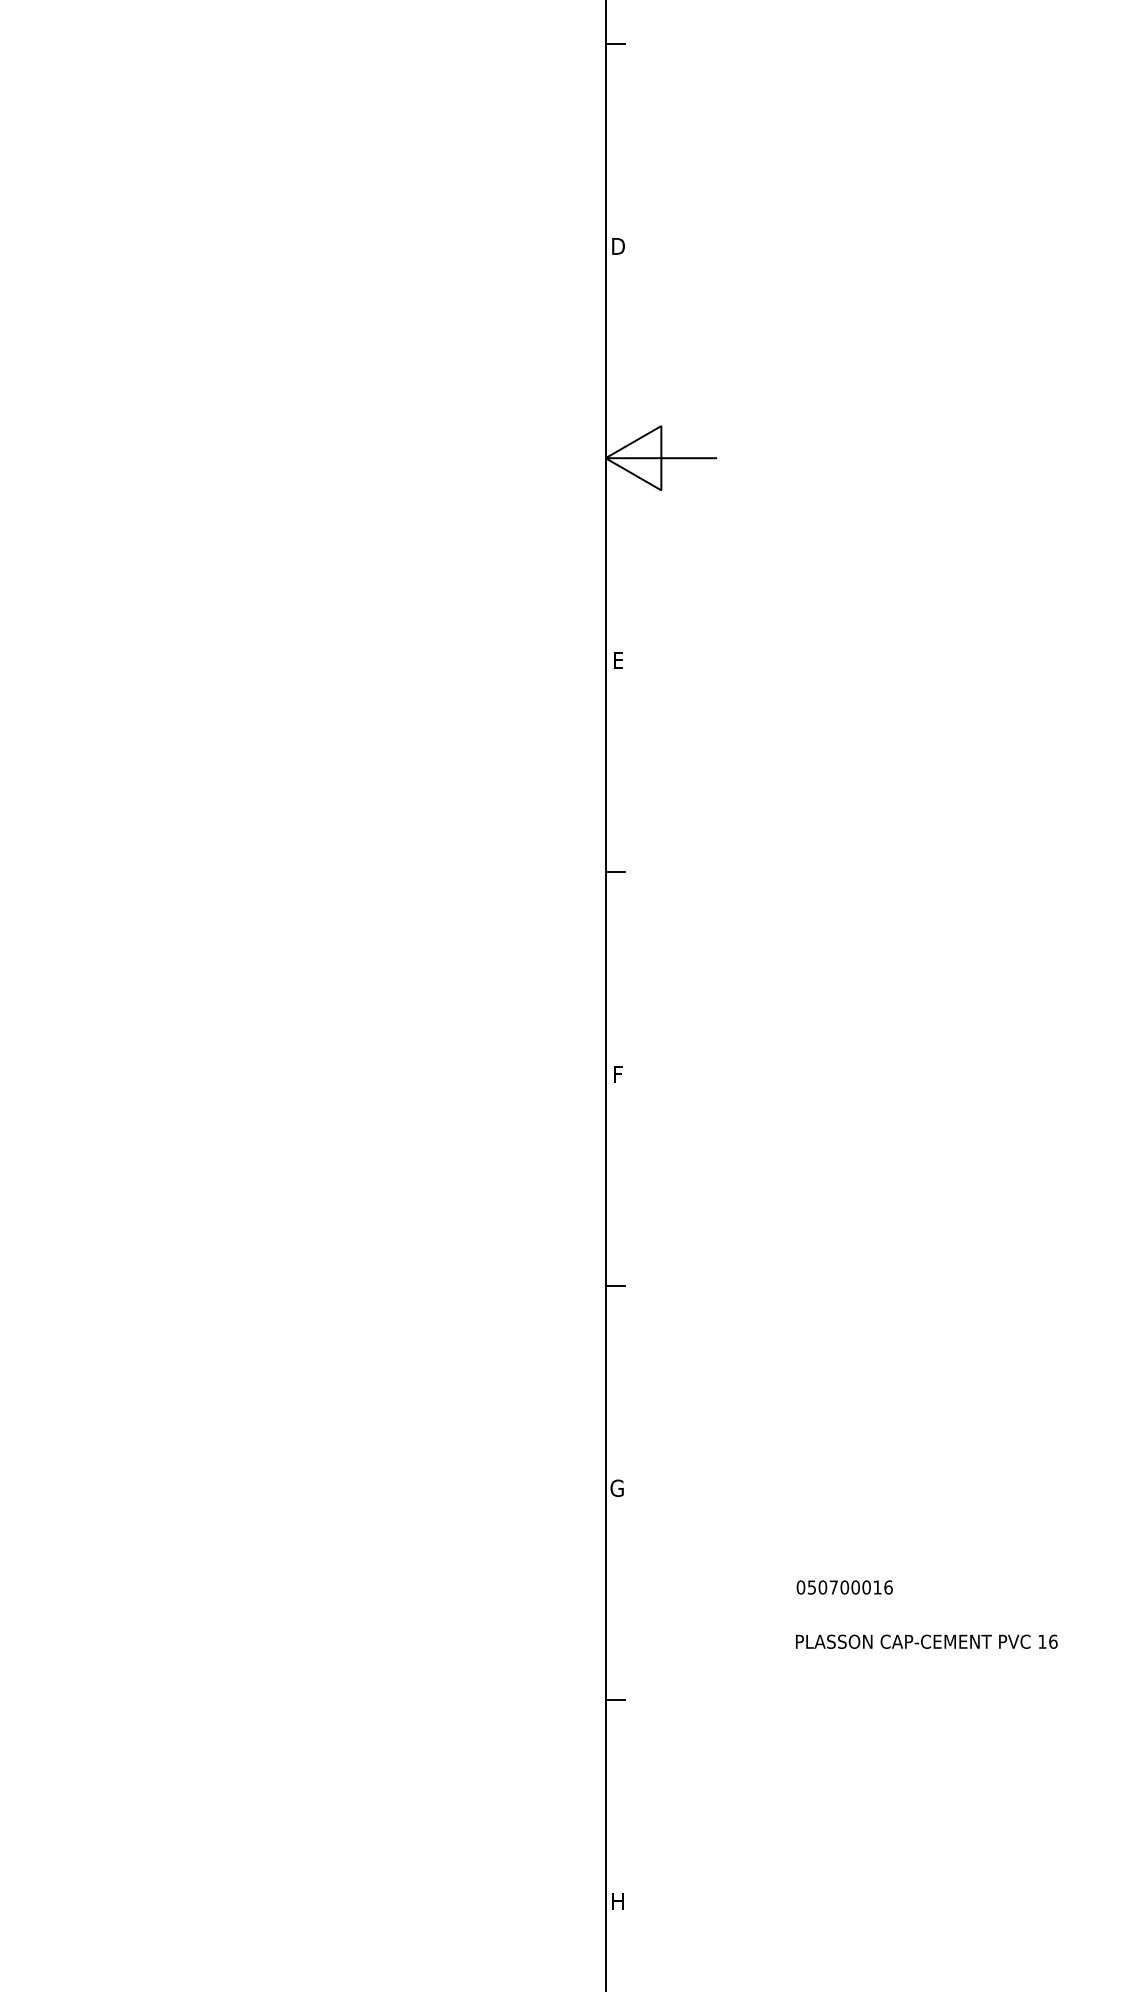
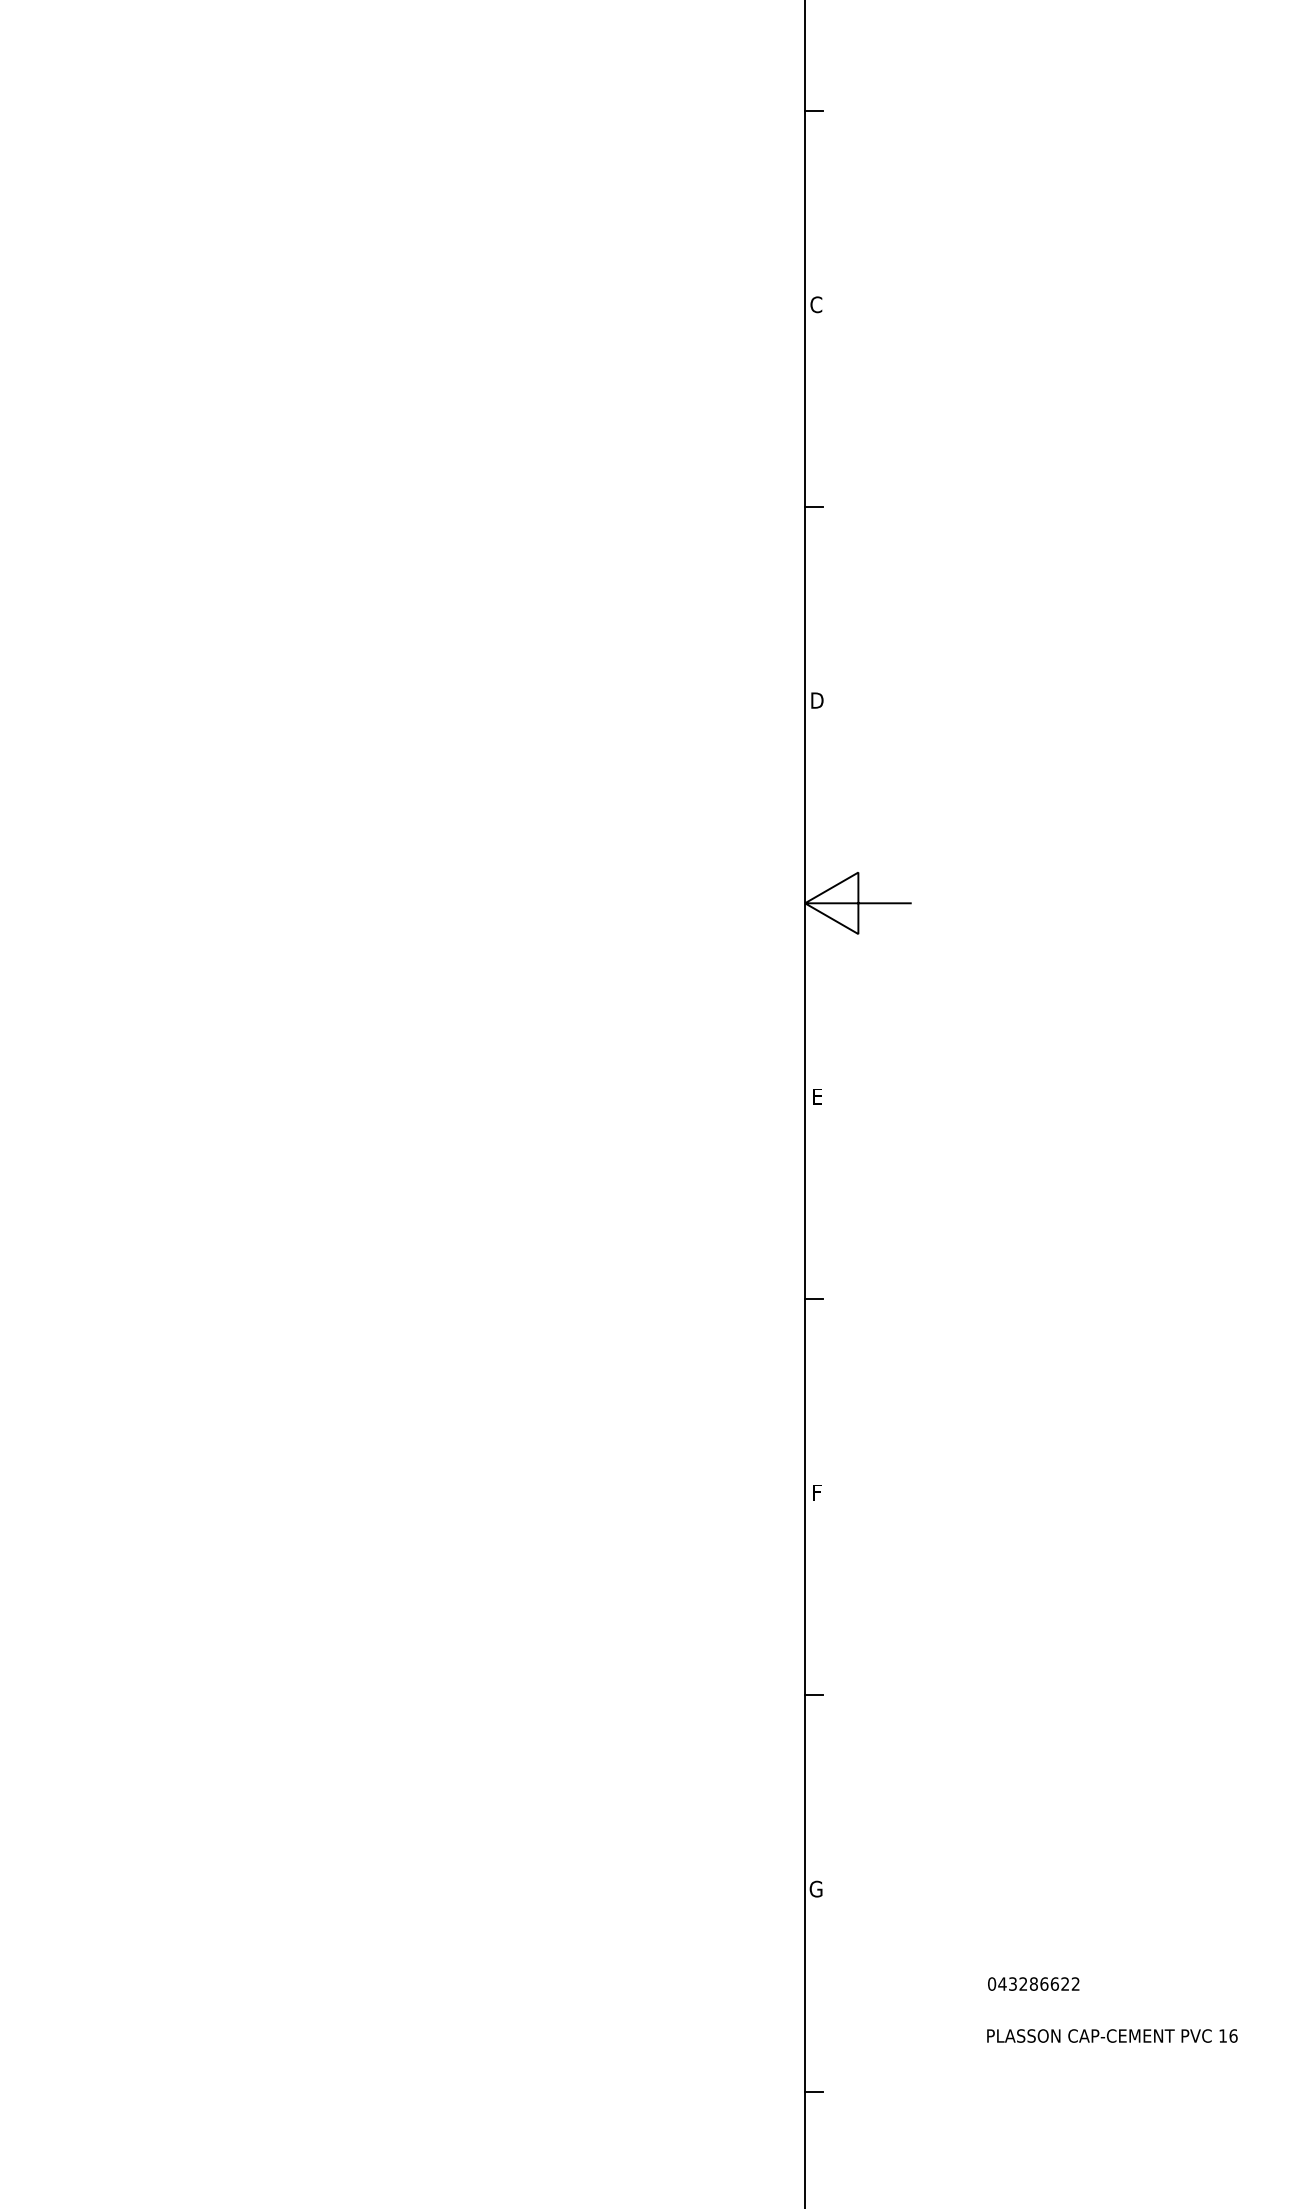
text: (849, 1586) -> (1038, 1983), 050700016 -> 043286622

